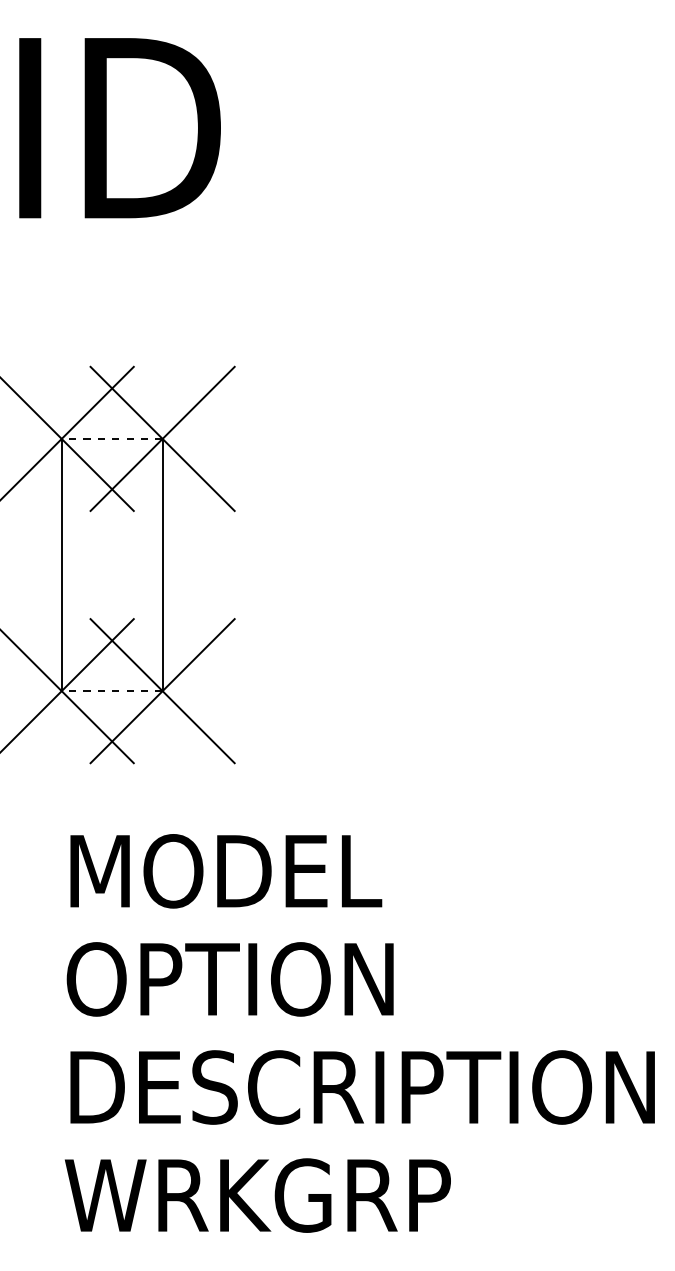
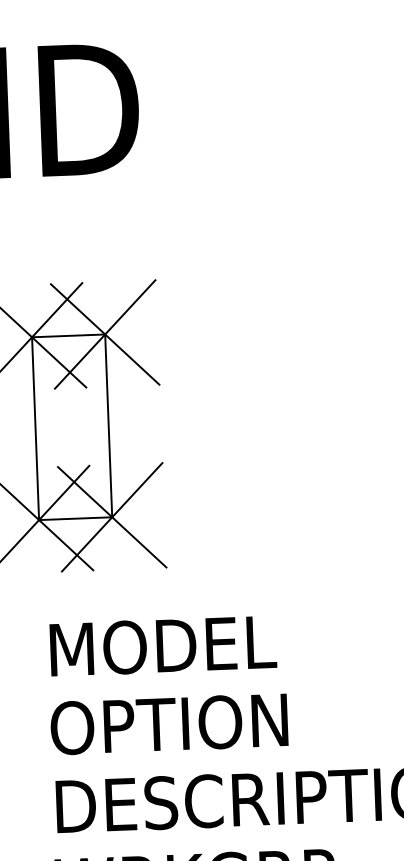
line: (111, 438) -> (68, 335), dashed -> solid
line: (111, 691) -> (75, 518), dashed -> solid

